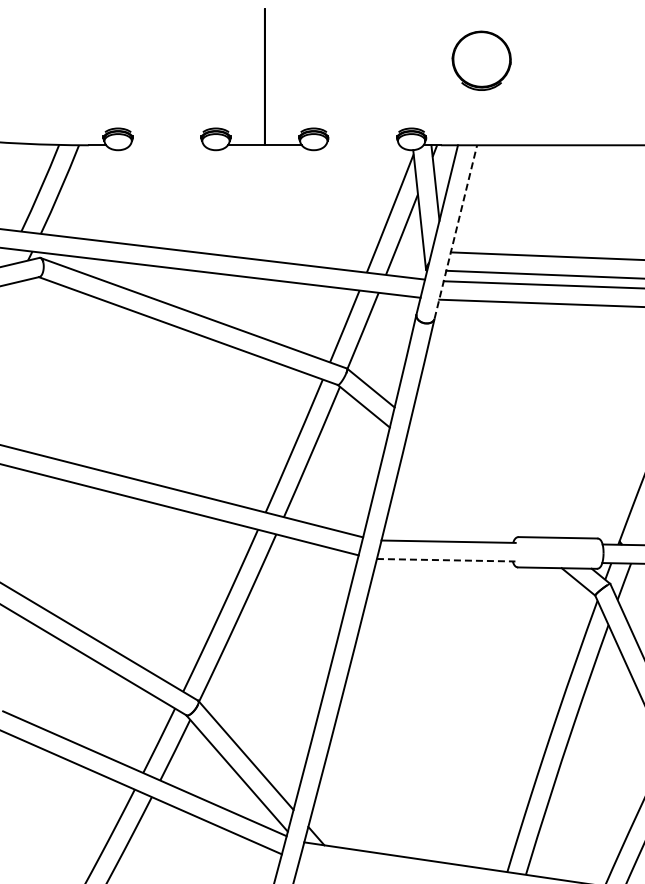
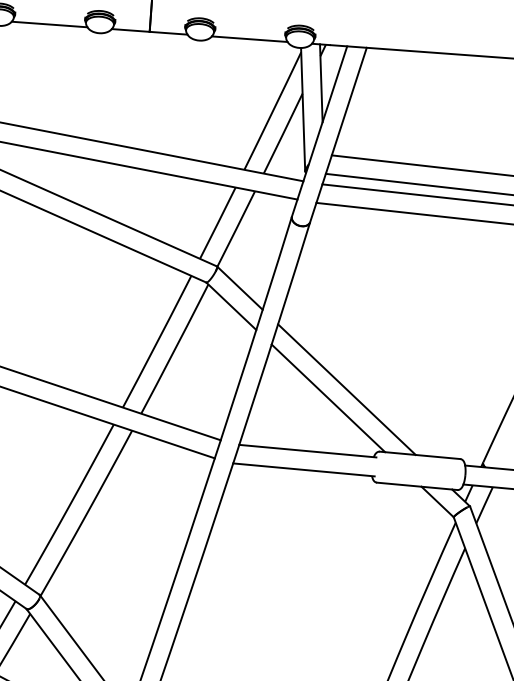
line: (167, 145) -> (50, 24), added
line: (362, 145) -> (249, 39), added
line: (455, 231) -> (338, 134), dashed -> solid
line: (481, 478) -> (346, 388), added
line: (464, 488) -> (328, 397), added
line: (446, 560) -> (304, 470), dashed -> solid

